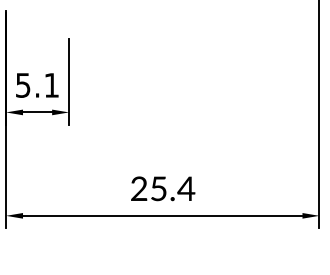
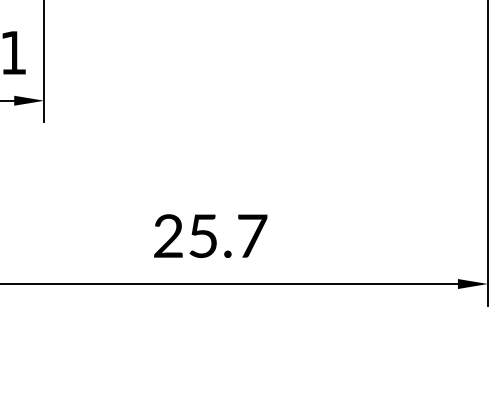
text: (186, 188) -> (252, 235), 25.4 -> 25.7

